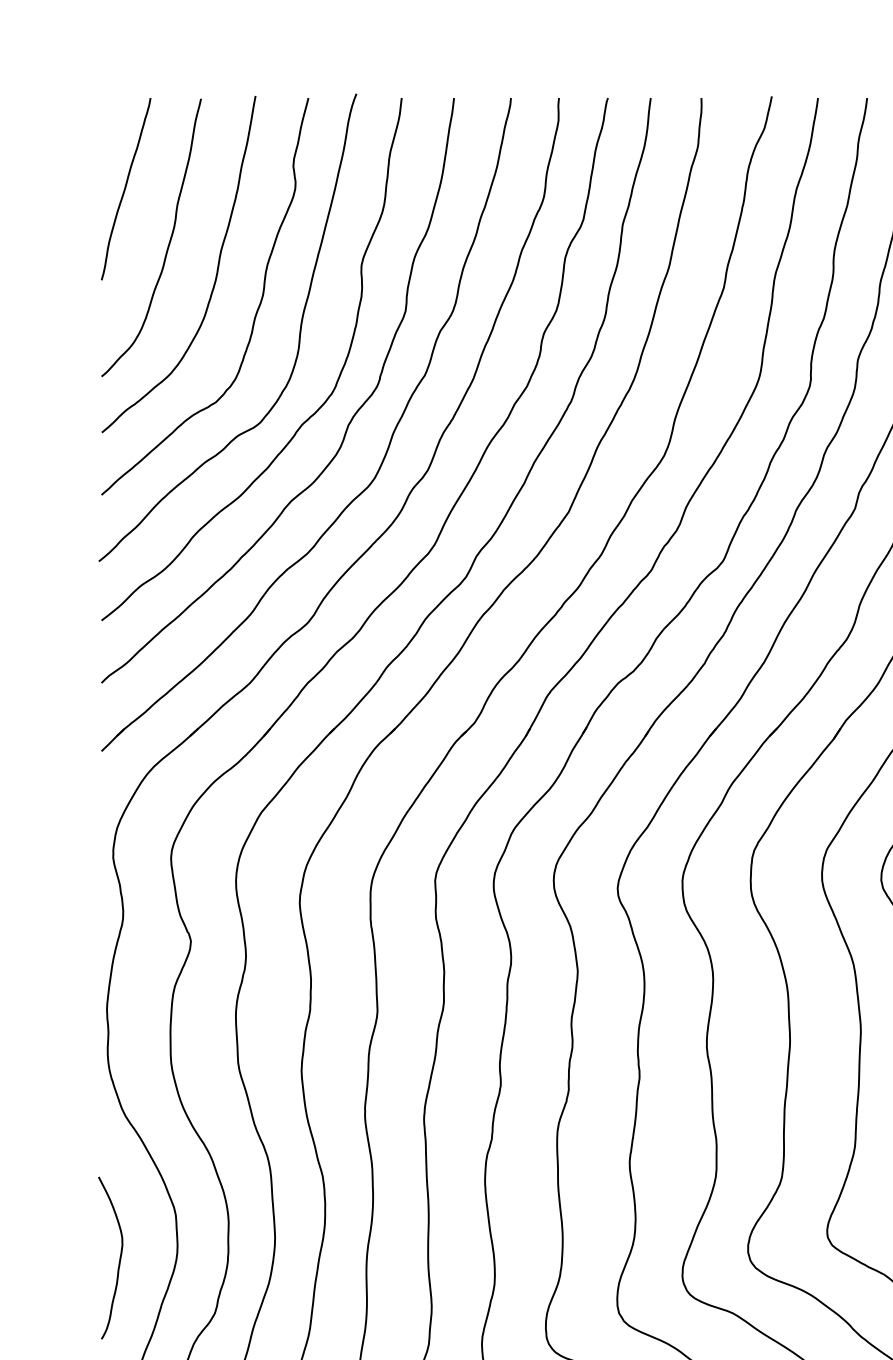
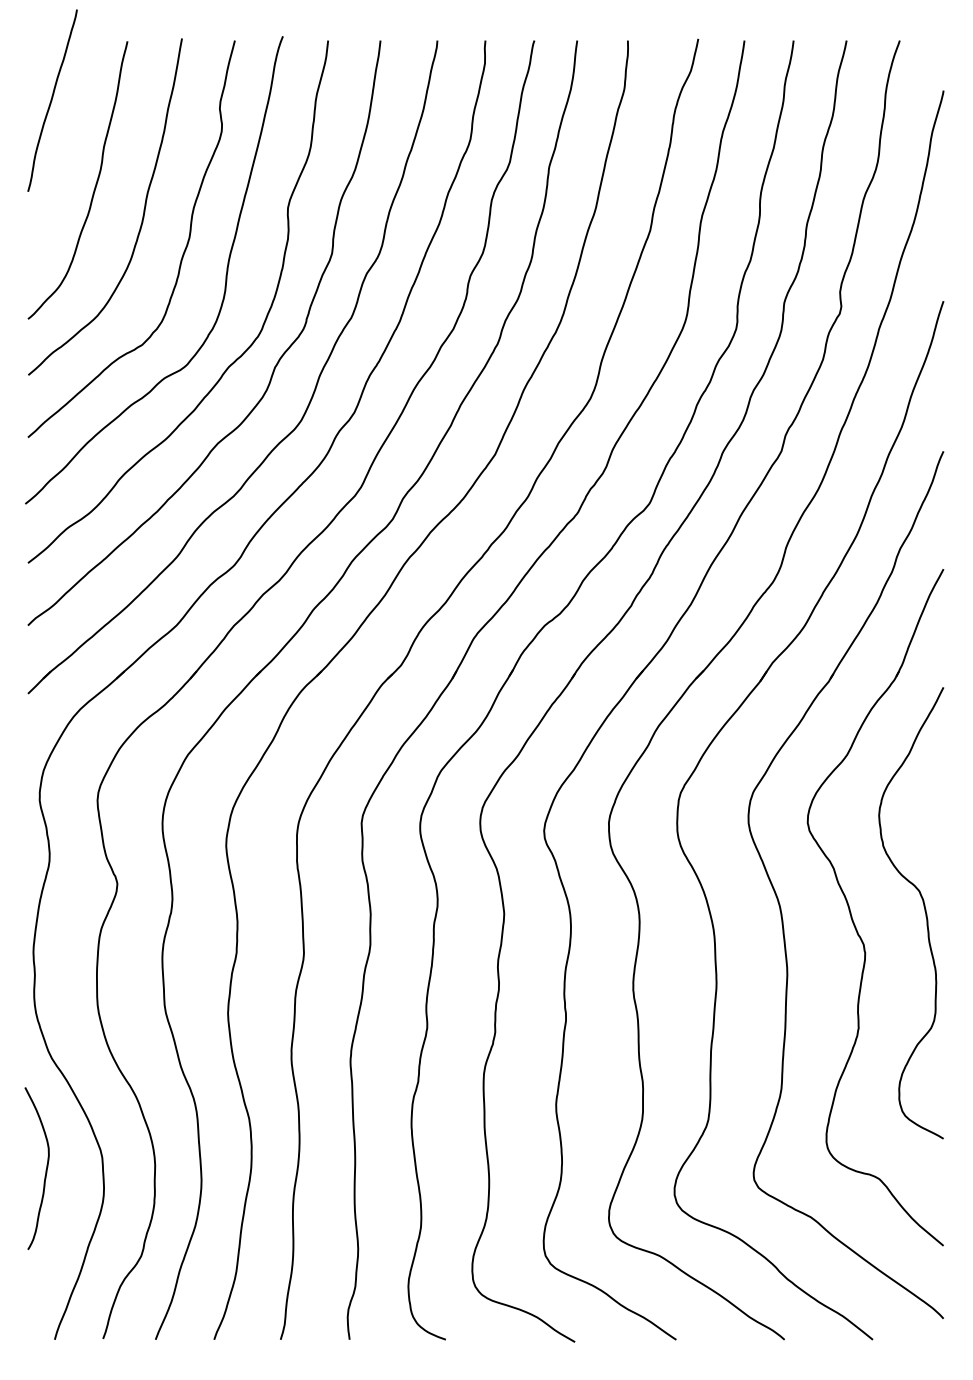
curve: (126, 188) -> (52, 100), moved
curve: (119, 1259) -> (45, 1170), moved

